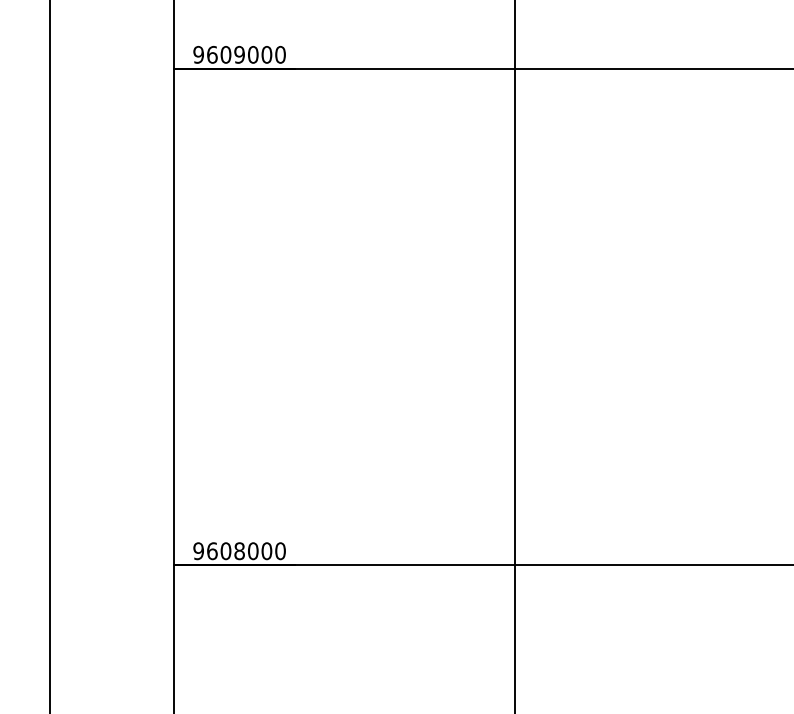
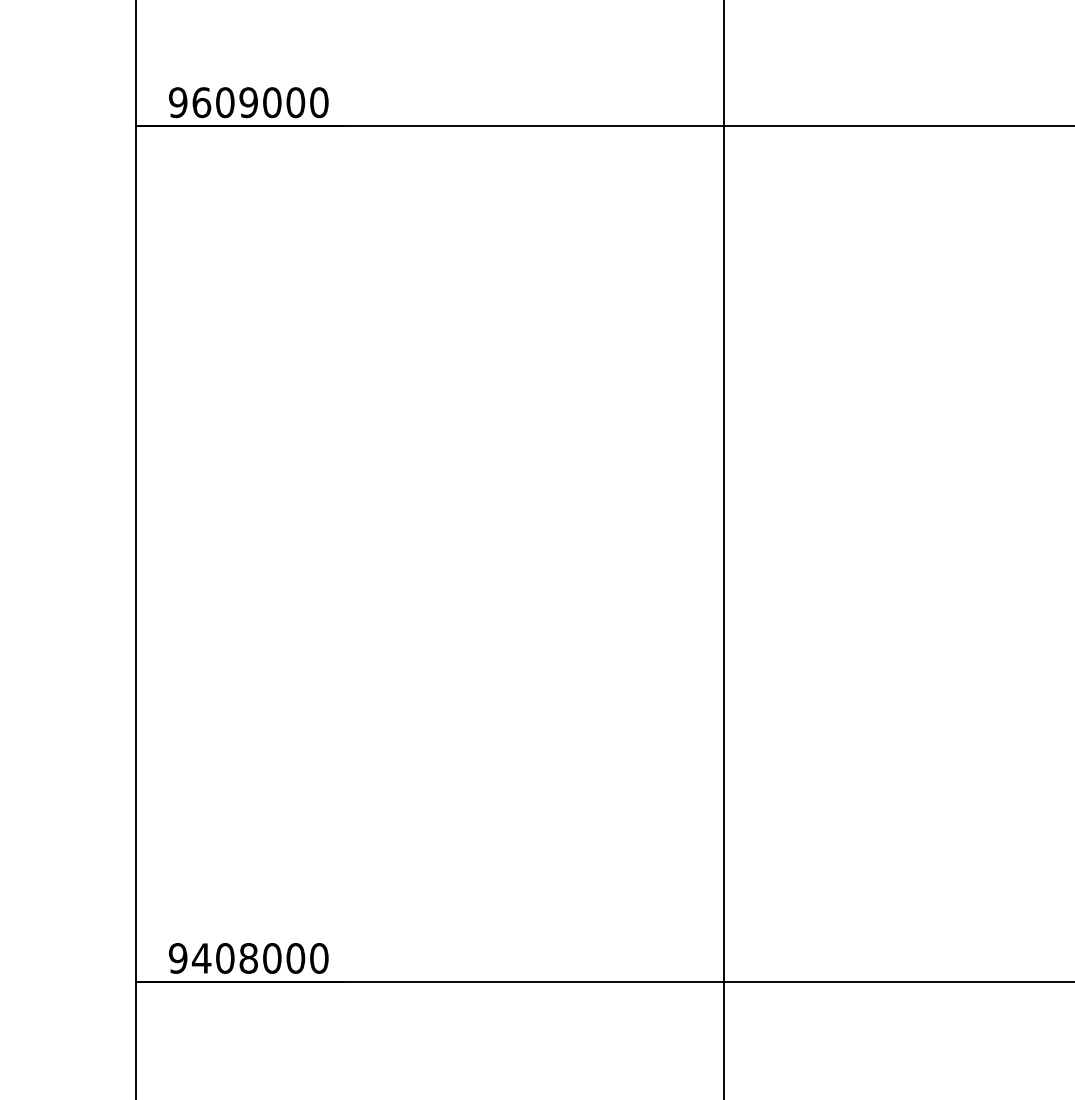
text: (211, 551) -> (200, 958), 9608000 -> 9408000

